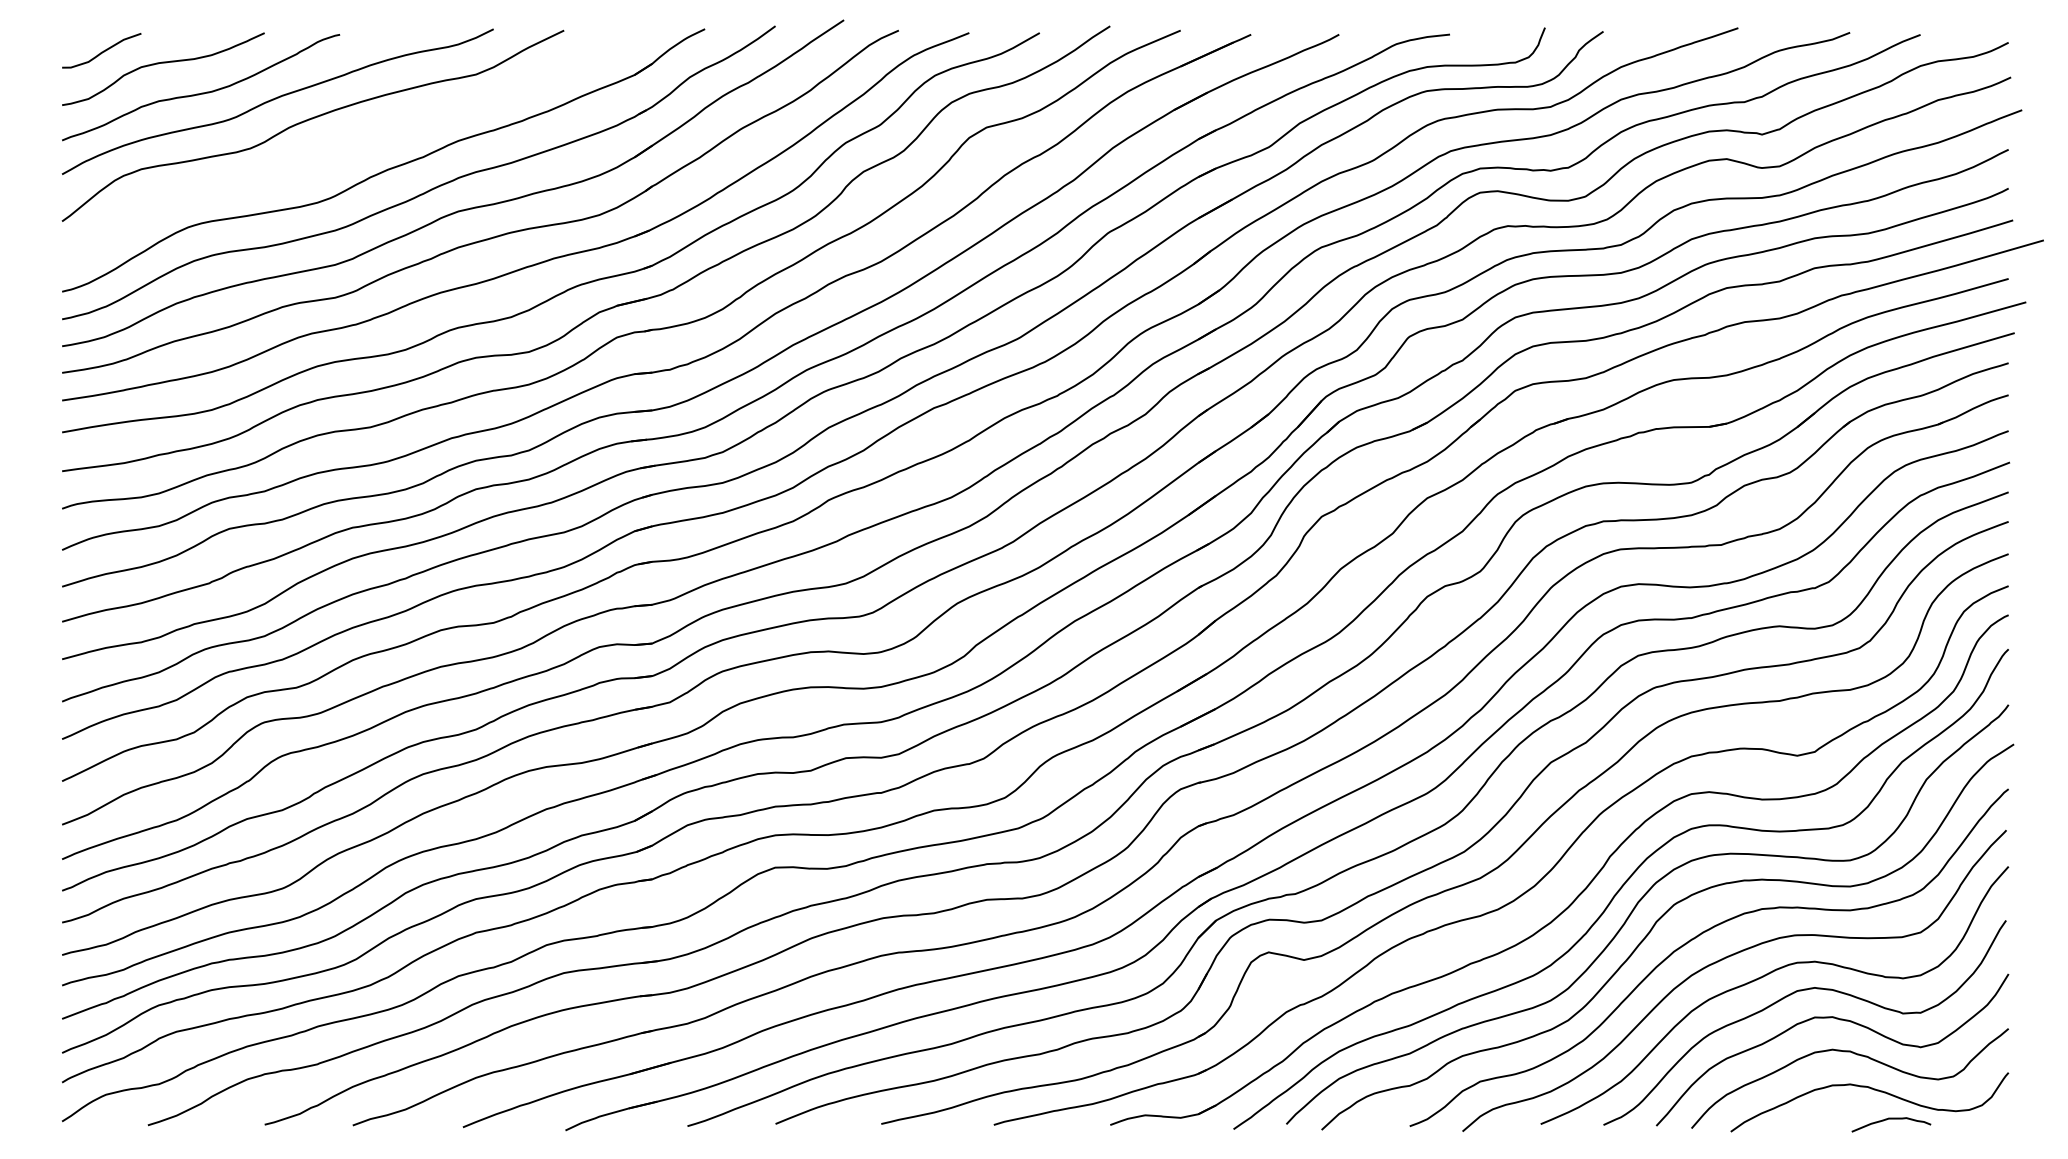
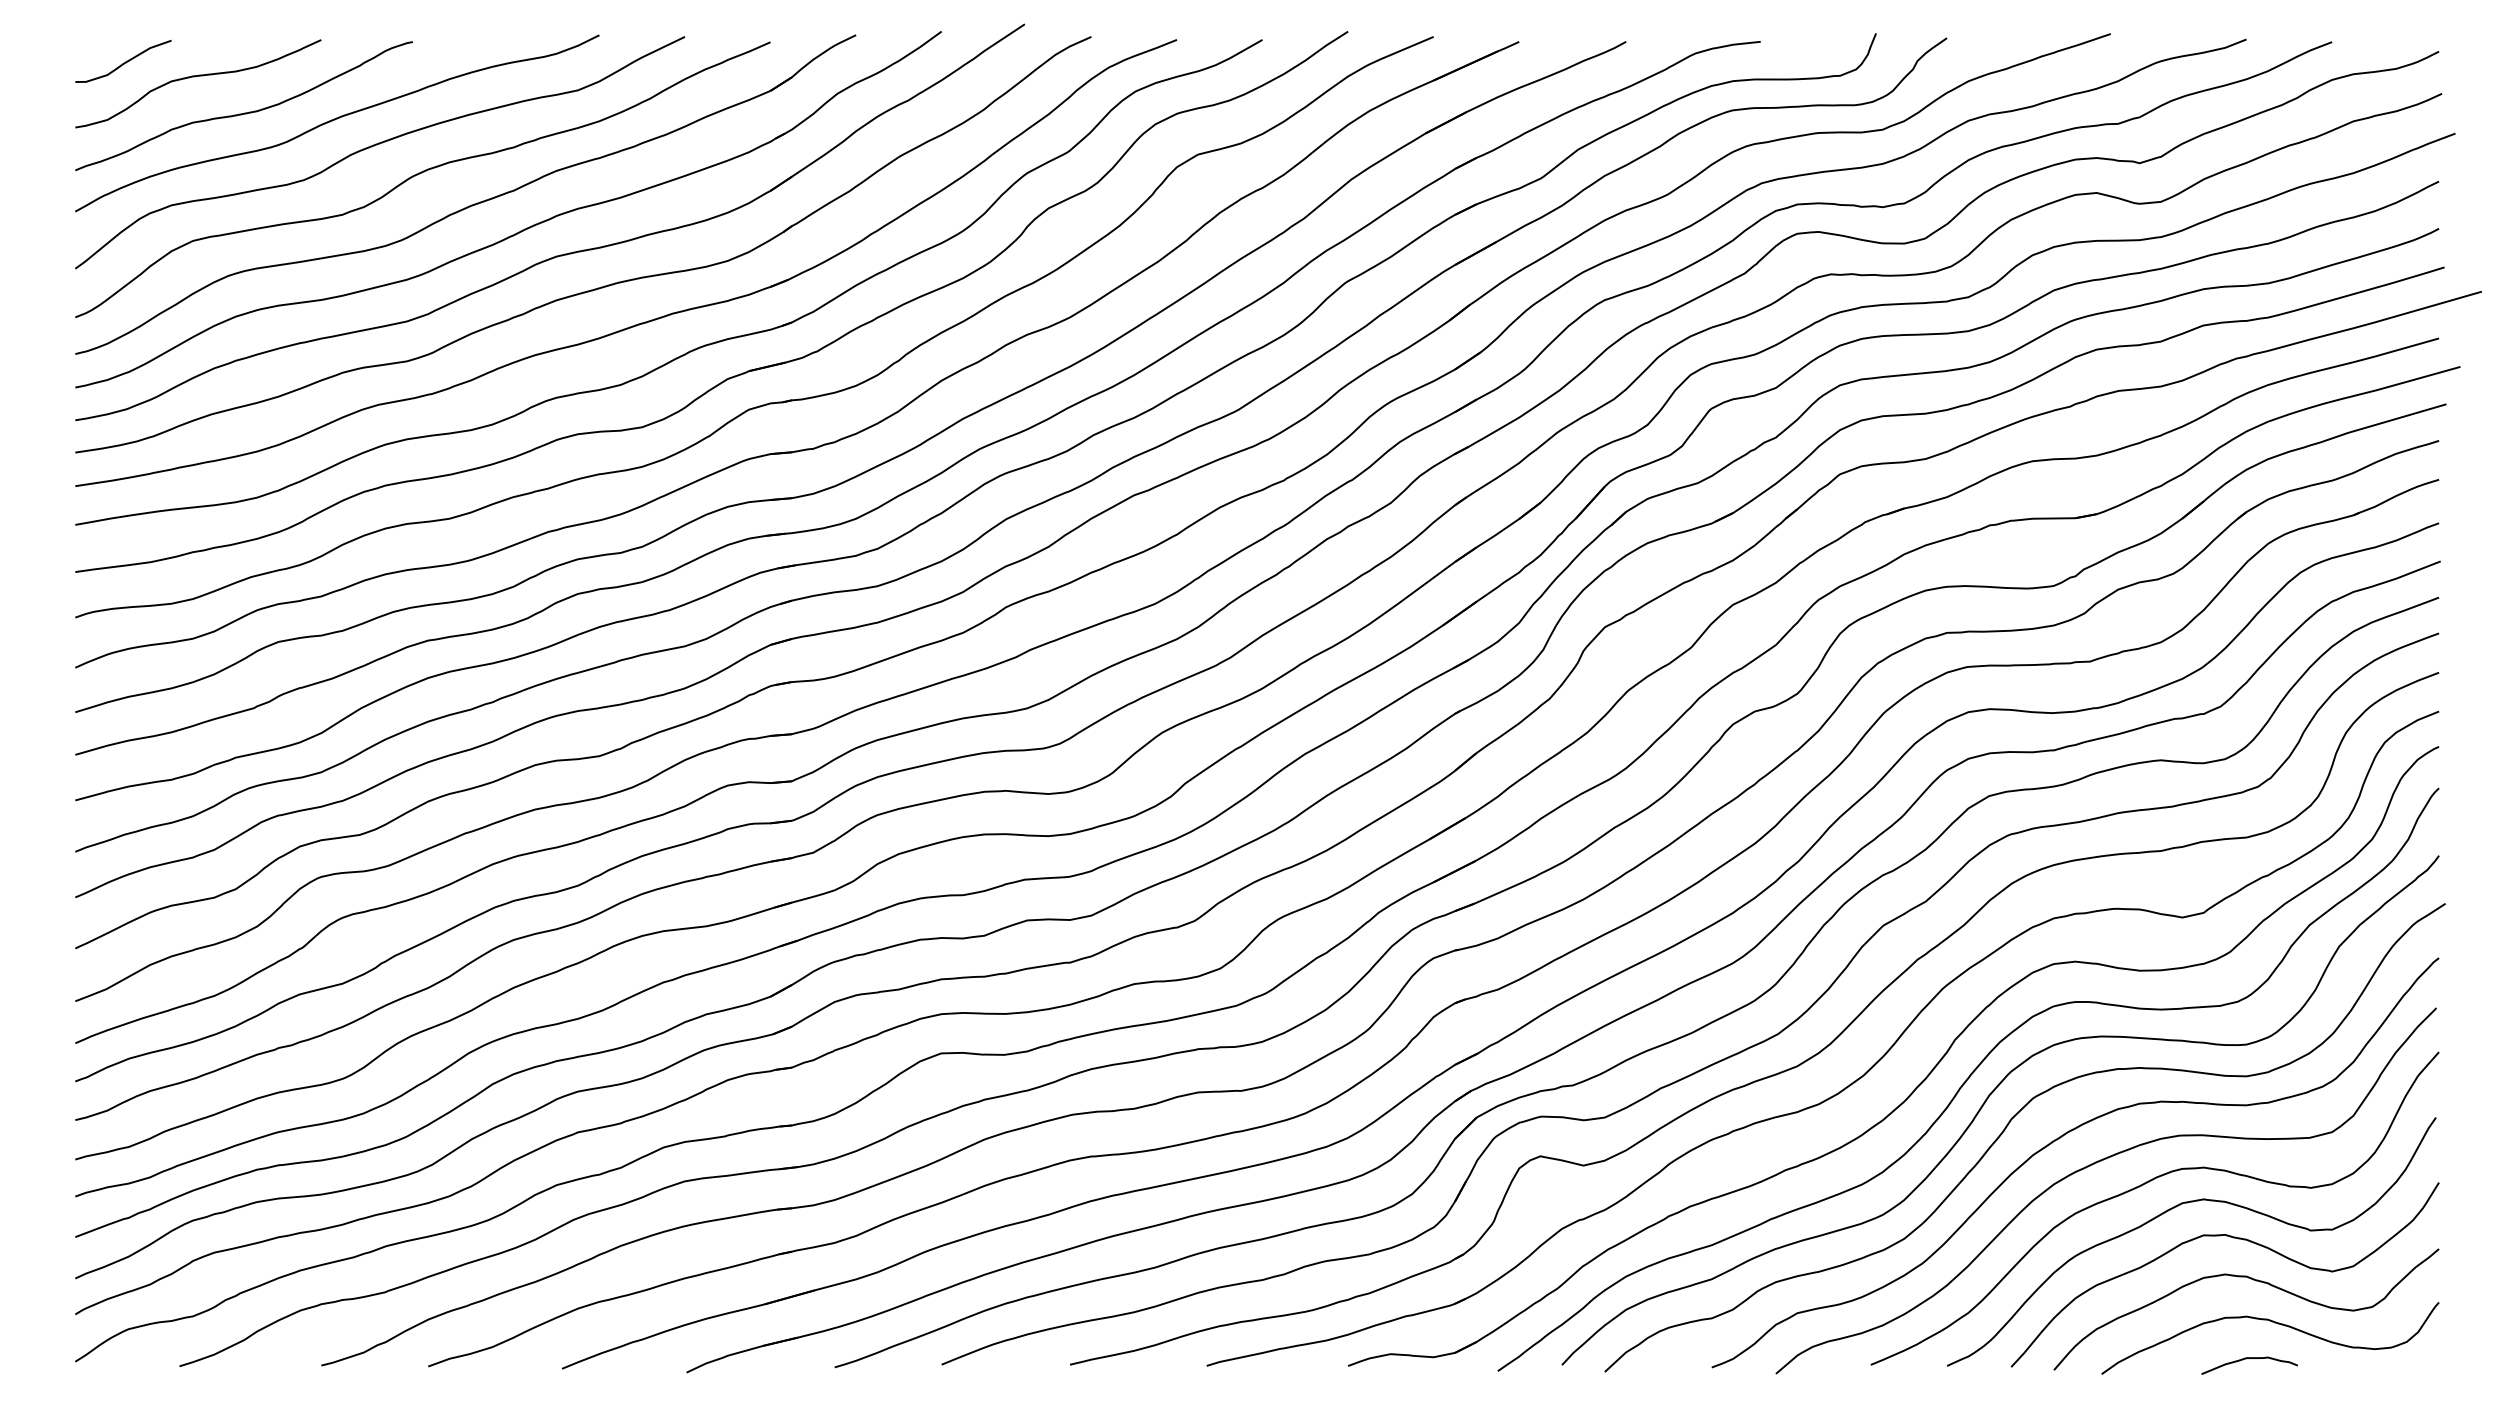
curve: (345, 143) -> (419, 174), added
curve: (1888, 1119) -> (2246, 1359), moved

